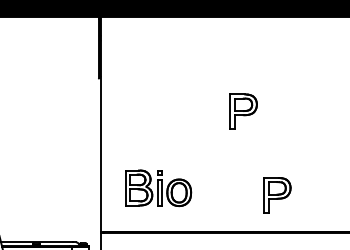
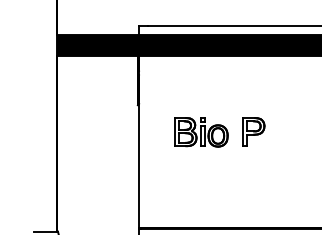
part: (158, 188) -> (201, 132), moved
part: (276, 194) -> (280, 198), removed

